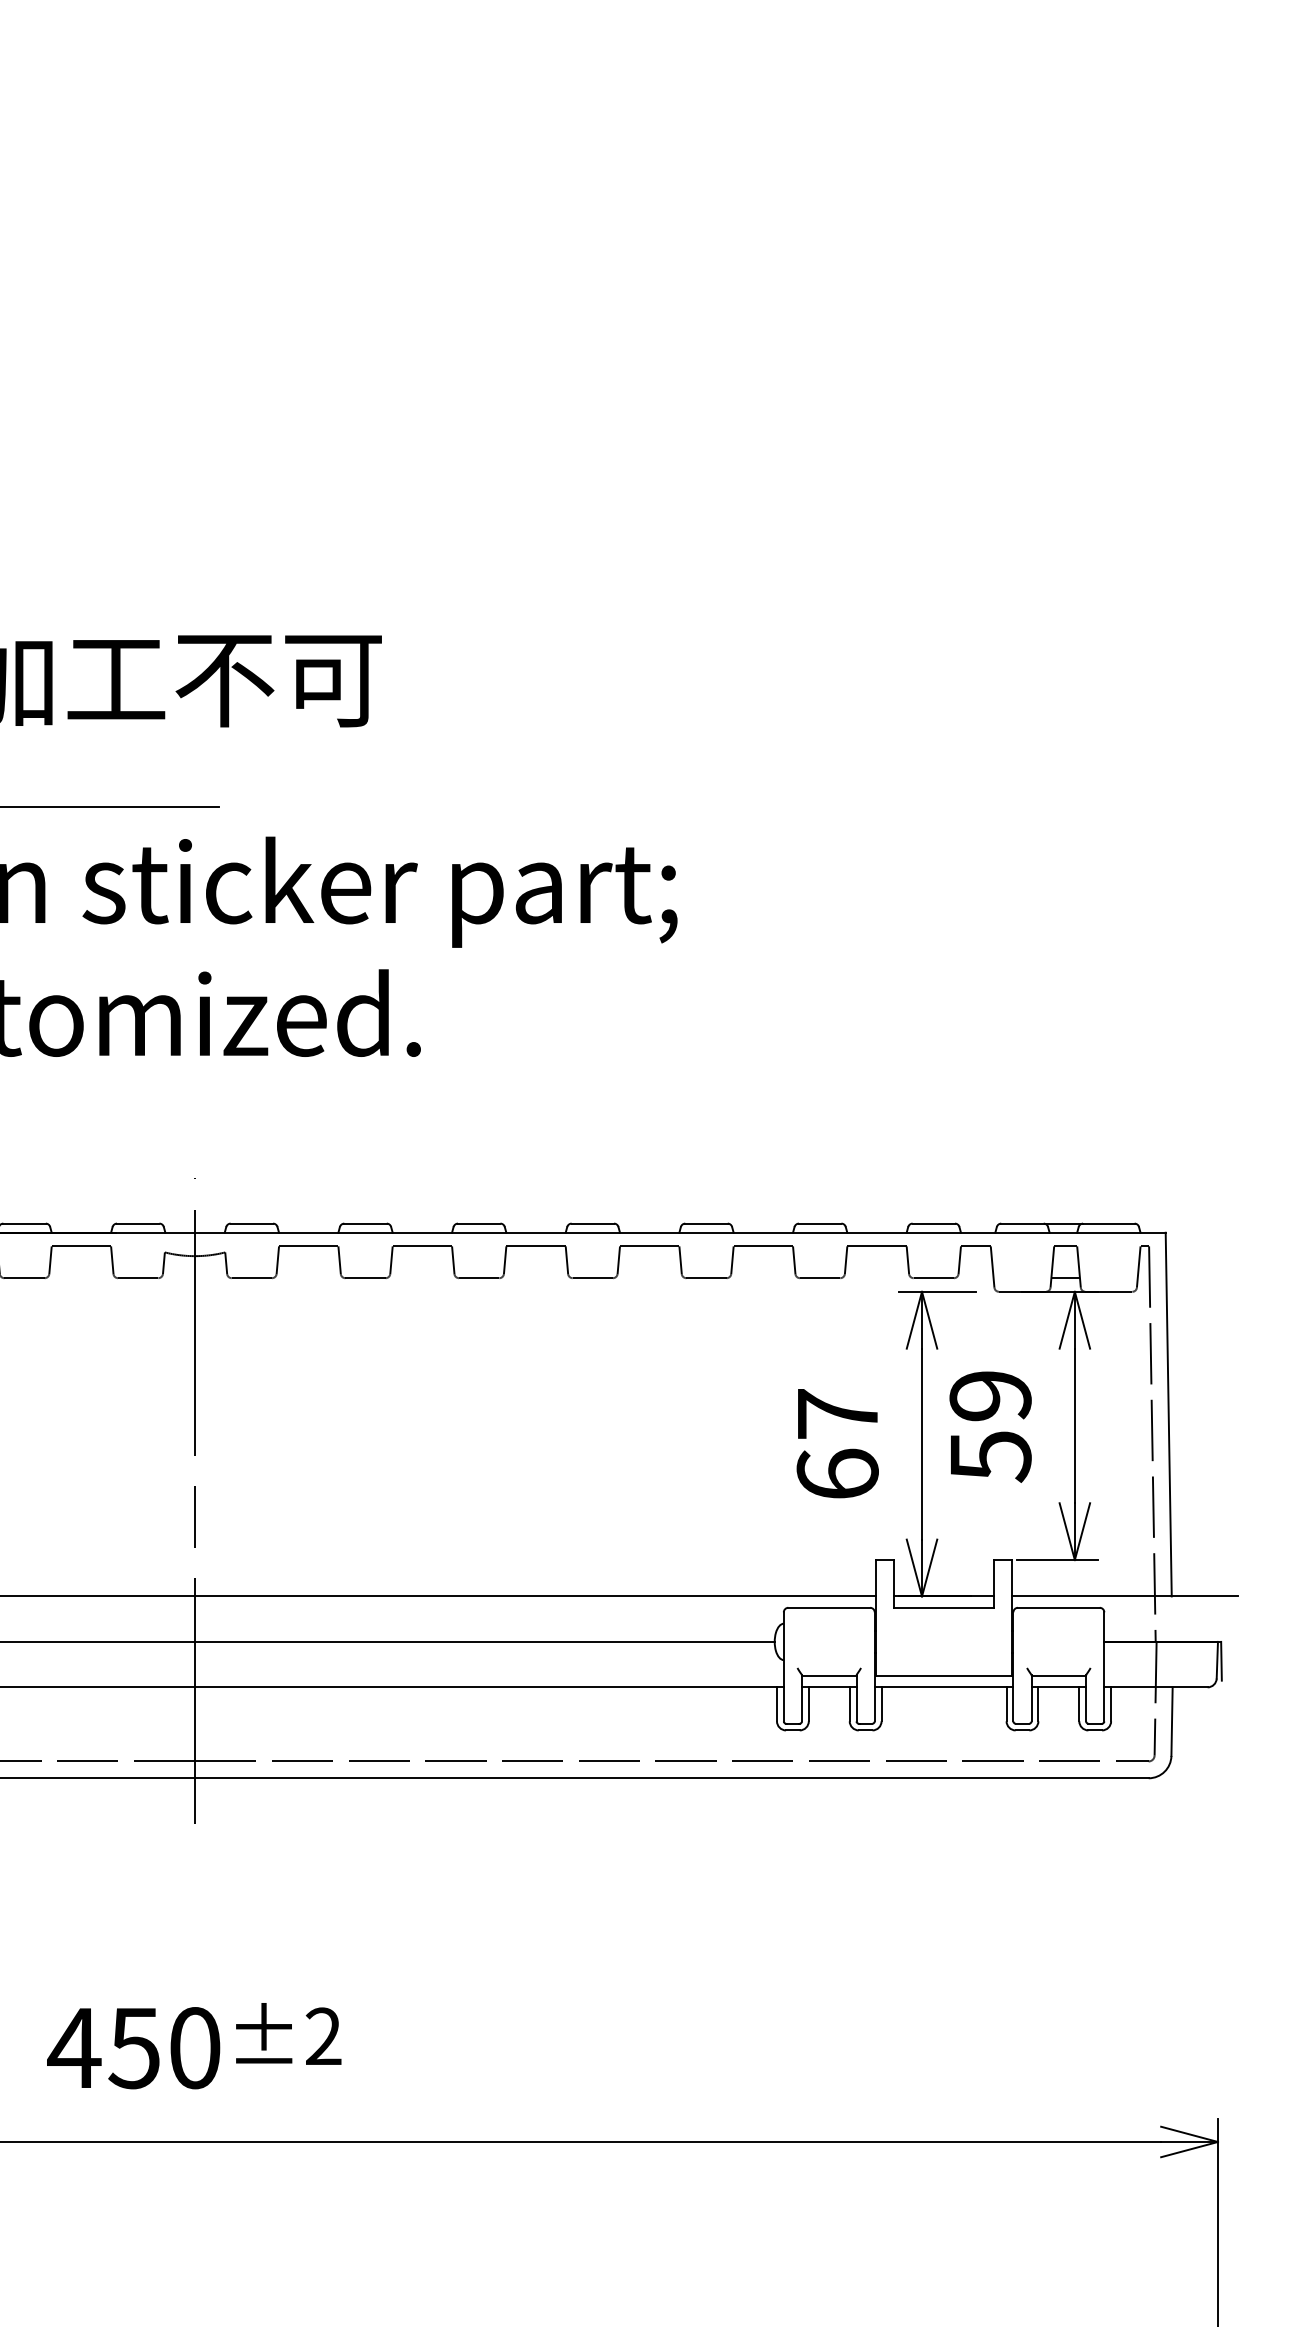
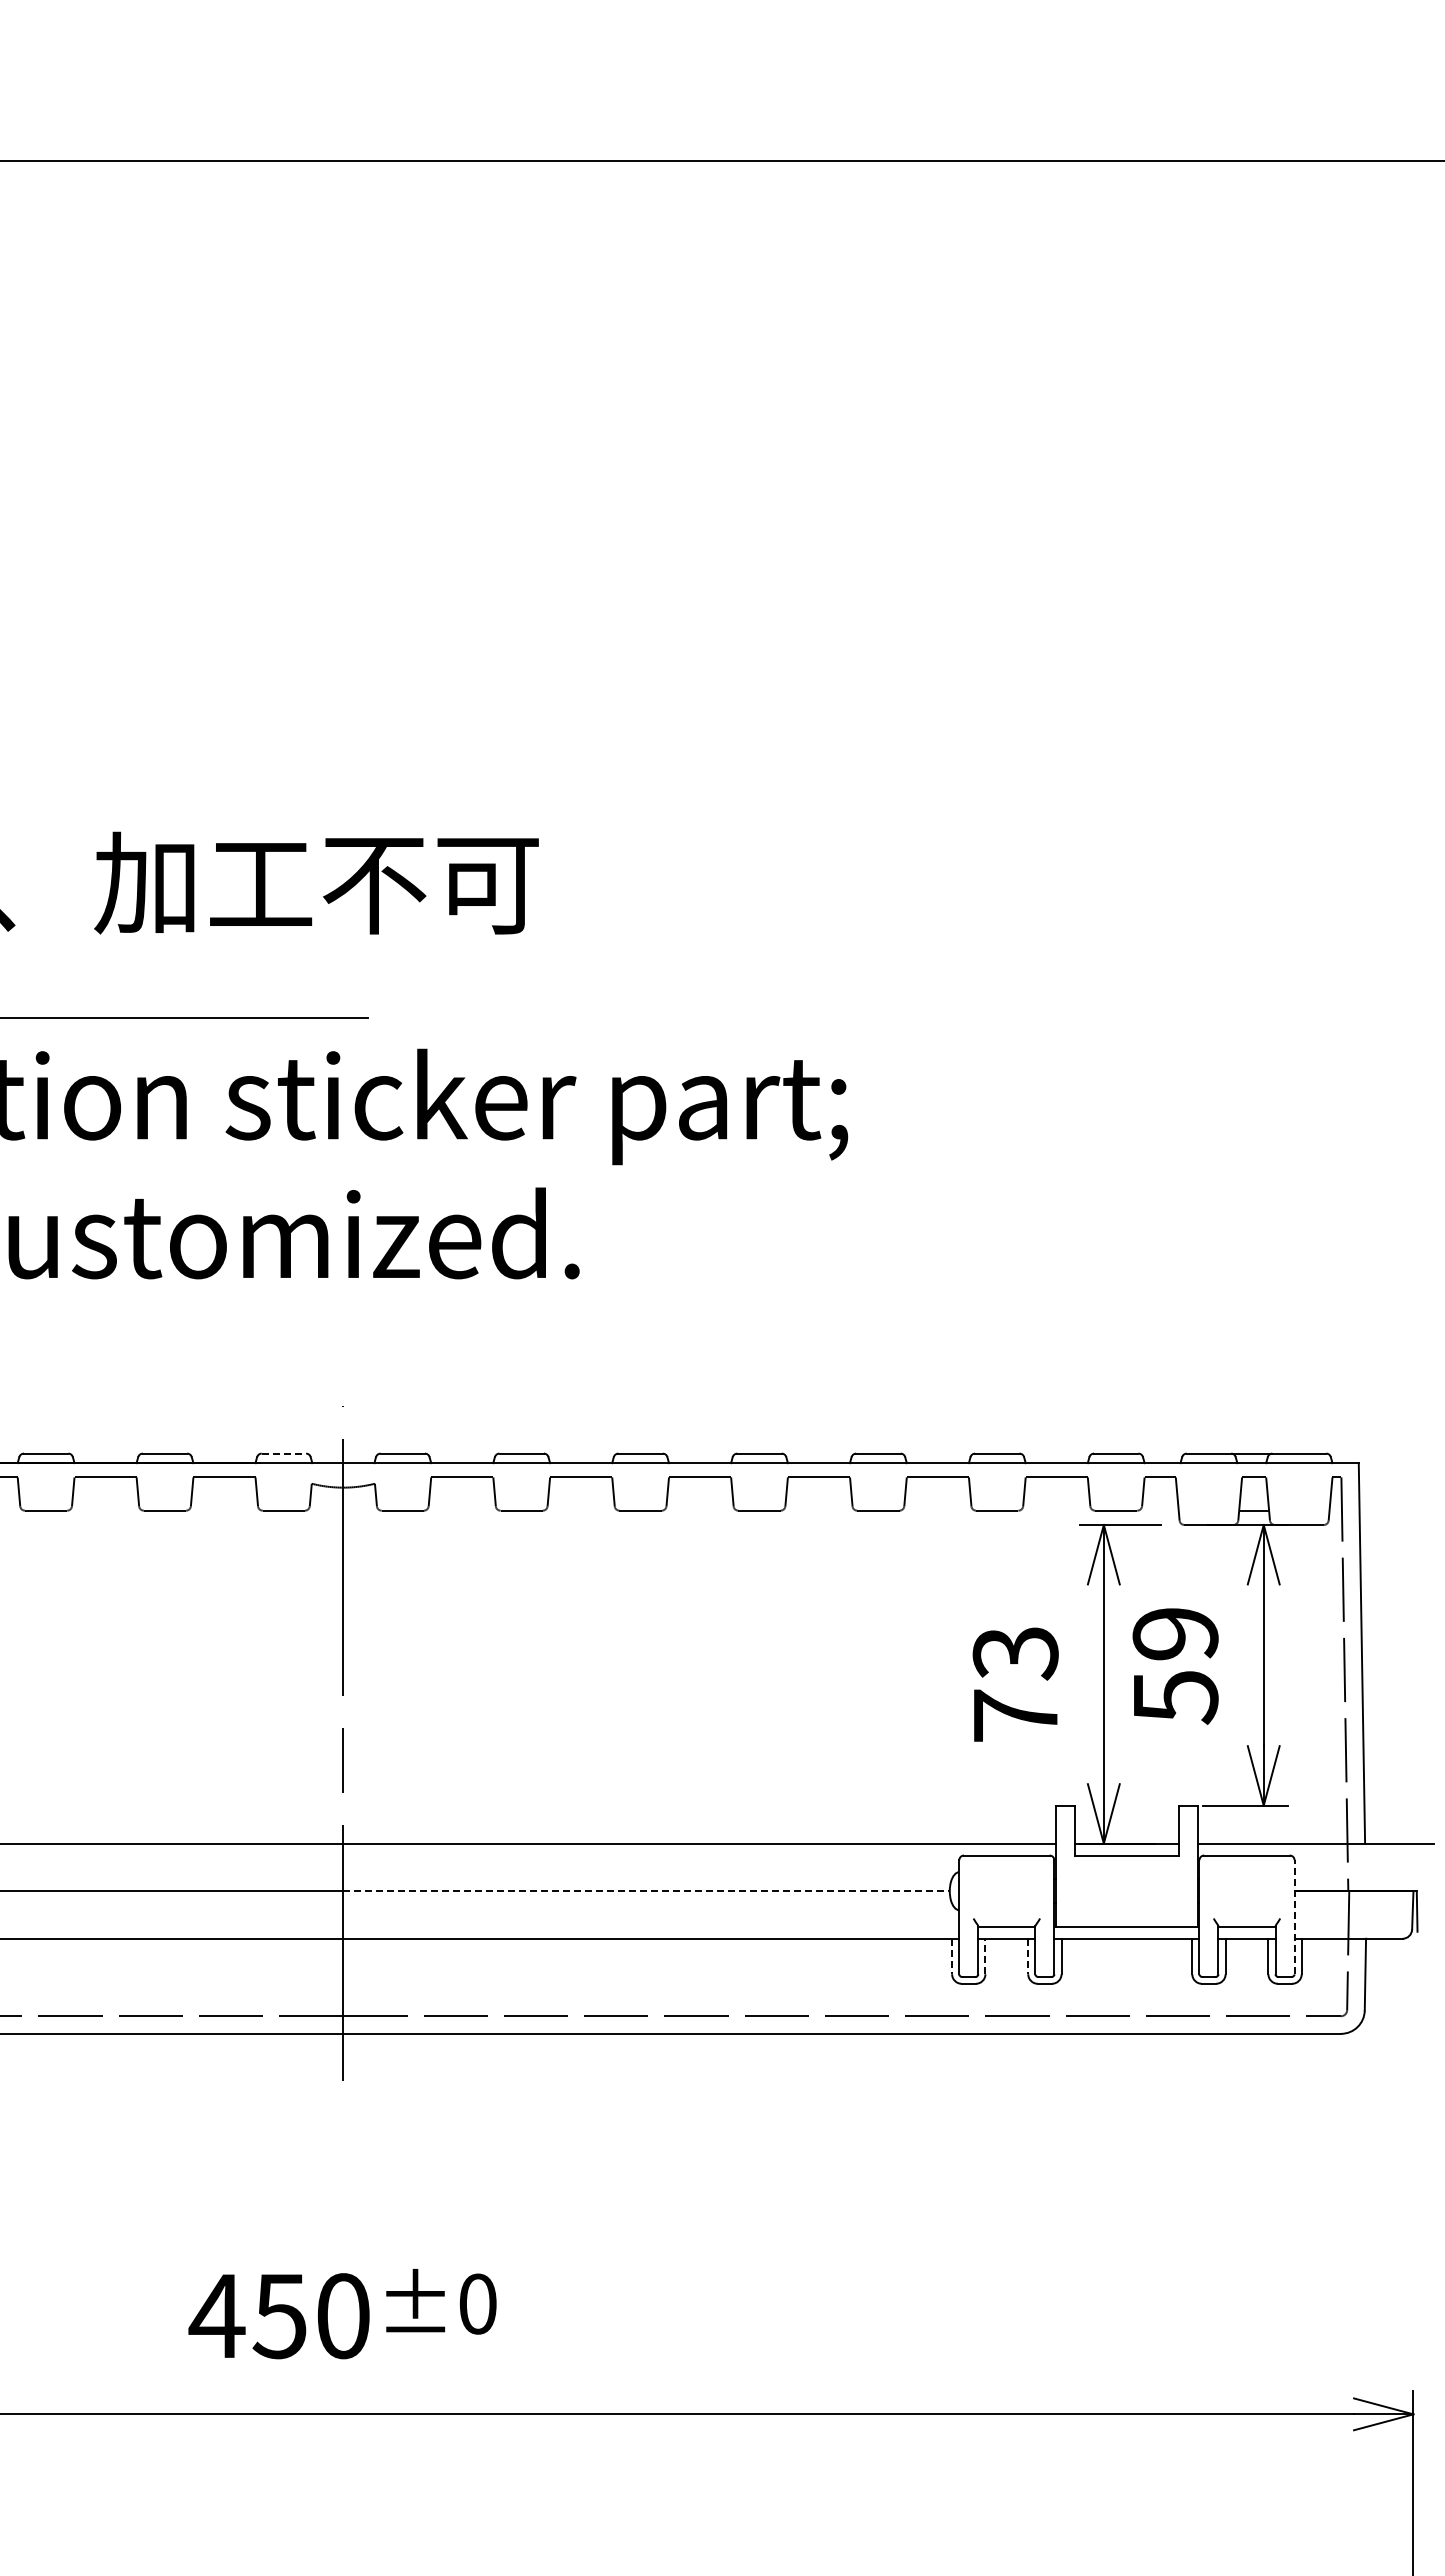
line: (138, 1223) -> (284, 1453), solid -> dashed
text: (837, 1443) -> (1015, 1683), 67 -> 73
line: (485, 1642) -> (647, 1891), solid -> dashed
line: (1104, 1666) -> (1294, 1916), solid -> dashed
line: (777, 1704) -> (952, 1956), solid -> dashed
line: (808, 1704) -> (985, 1956), solid -> dashed
line: (849, 1704) -> (1028, 1956), solid -> dashed
text: (323, 2036) -> (477, 2303), ±2 -> ±0

